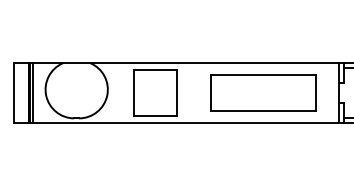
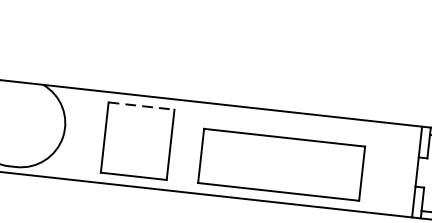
line: (155, 70) -> (141, 106), solid -> dashed
part: (263, 92) -> (281, 164), moved

